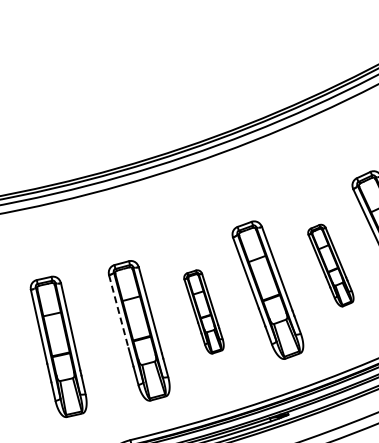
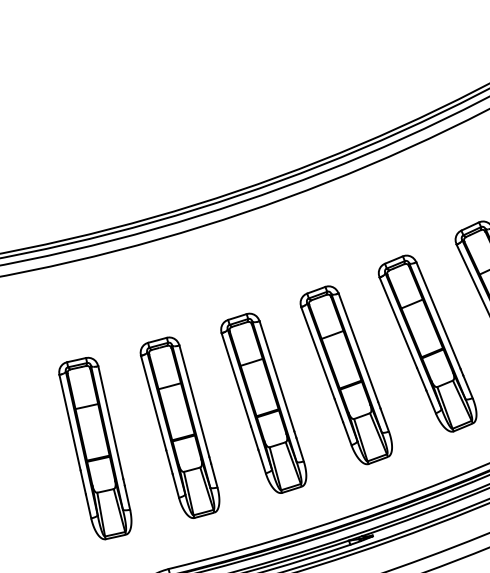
part: (330, 265) -> (427, 343), size x1.67
line: (118, 311) -> (153, 402), dashed -> solid
part: (203, 311) -> (263, 402), size x1.67
part: (58, 346) -> (95, 448), moved

